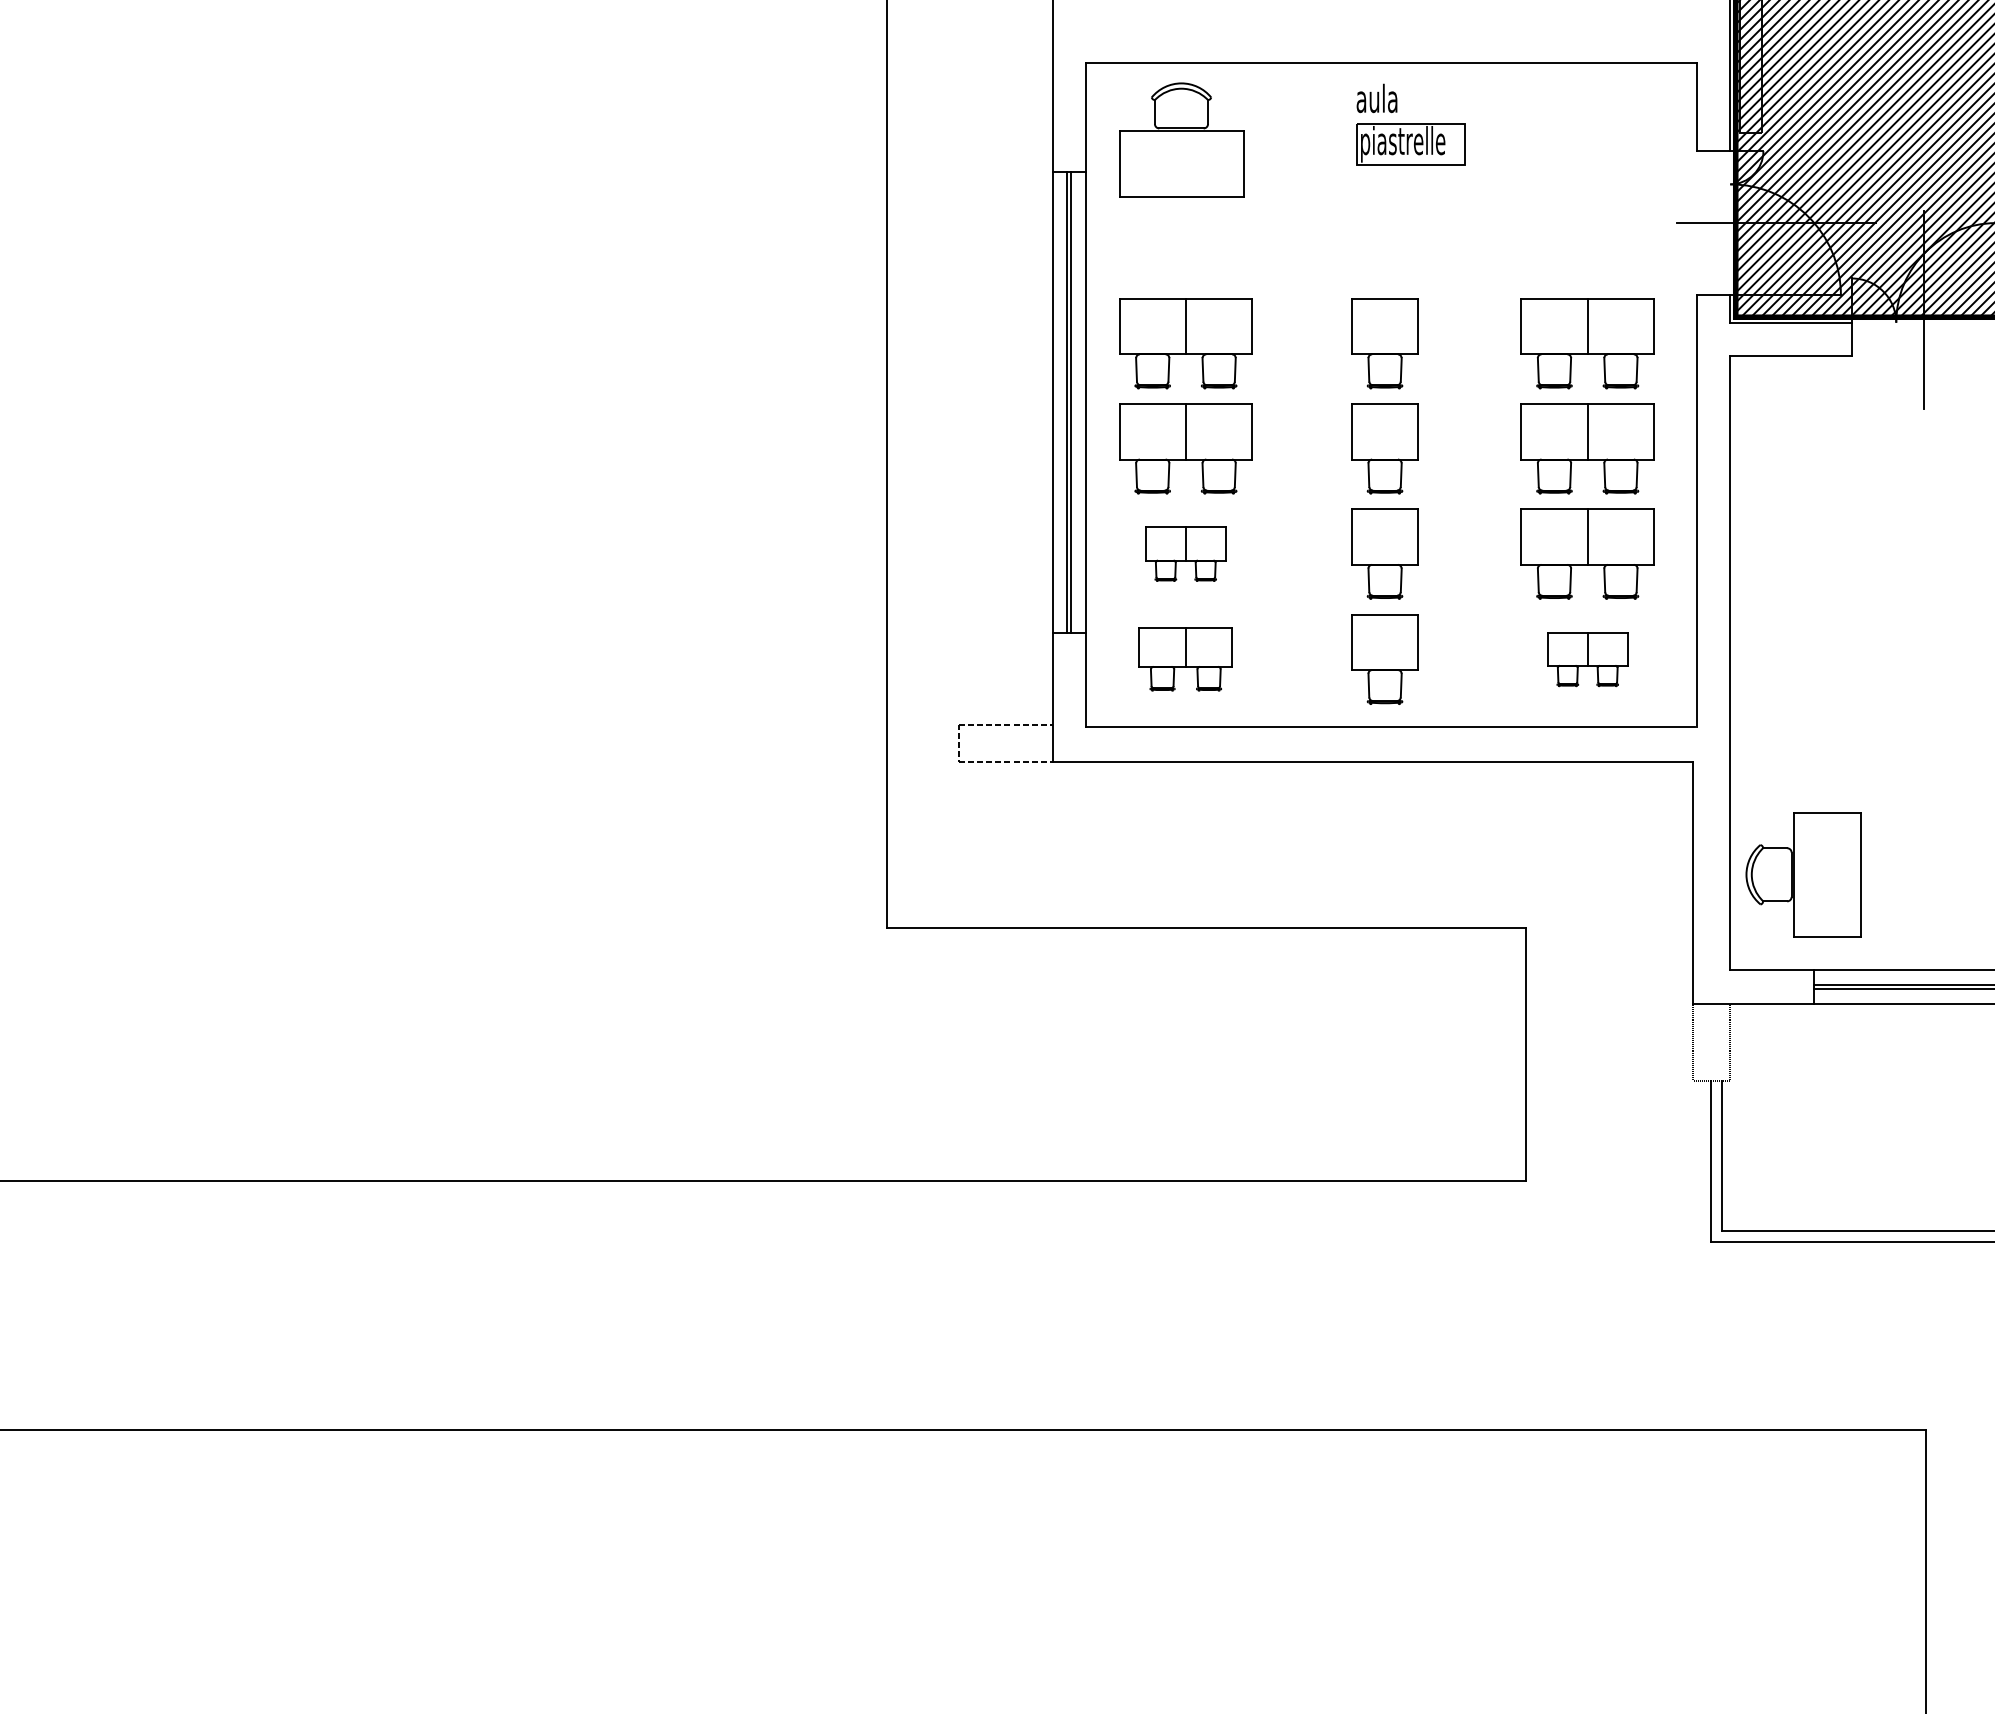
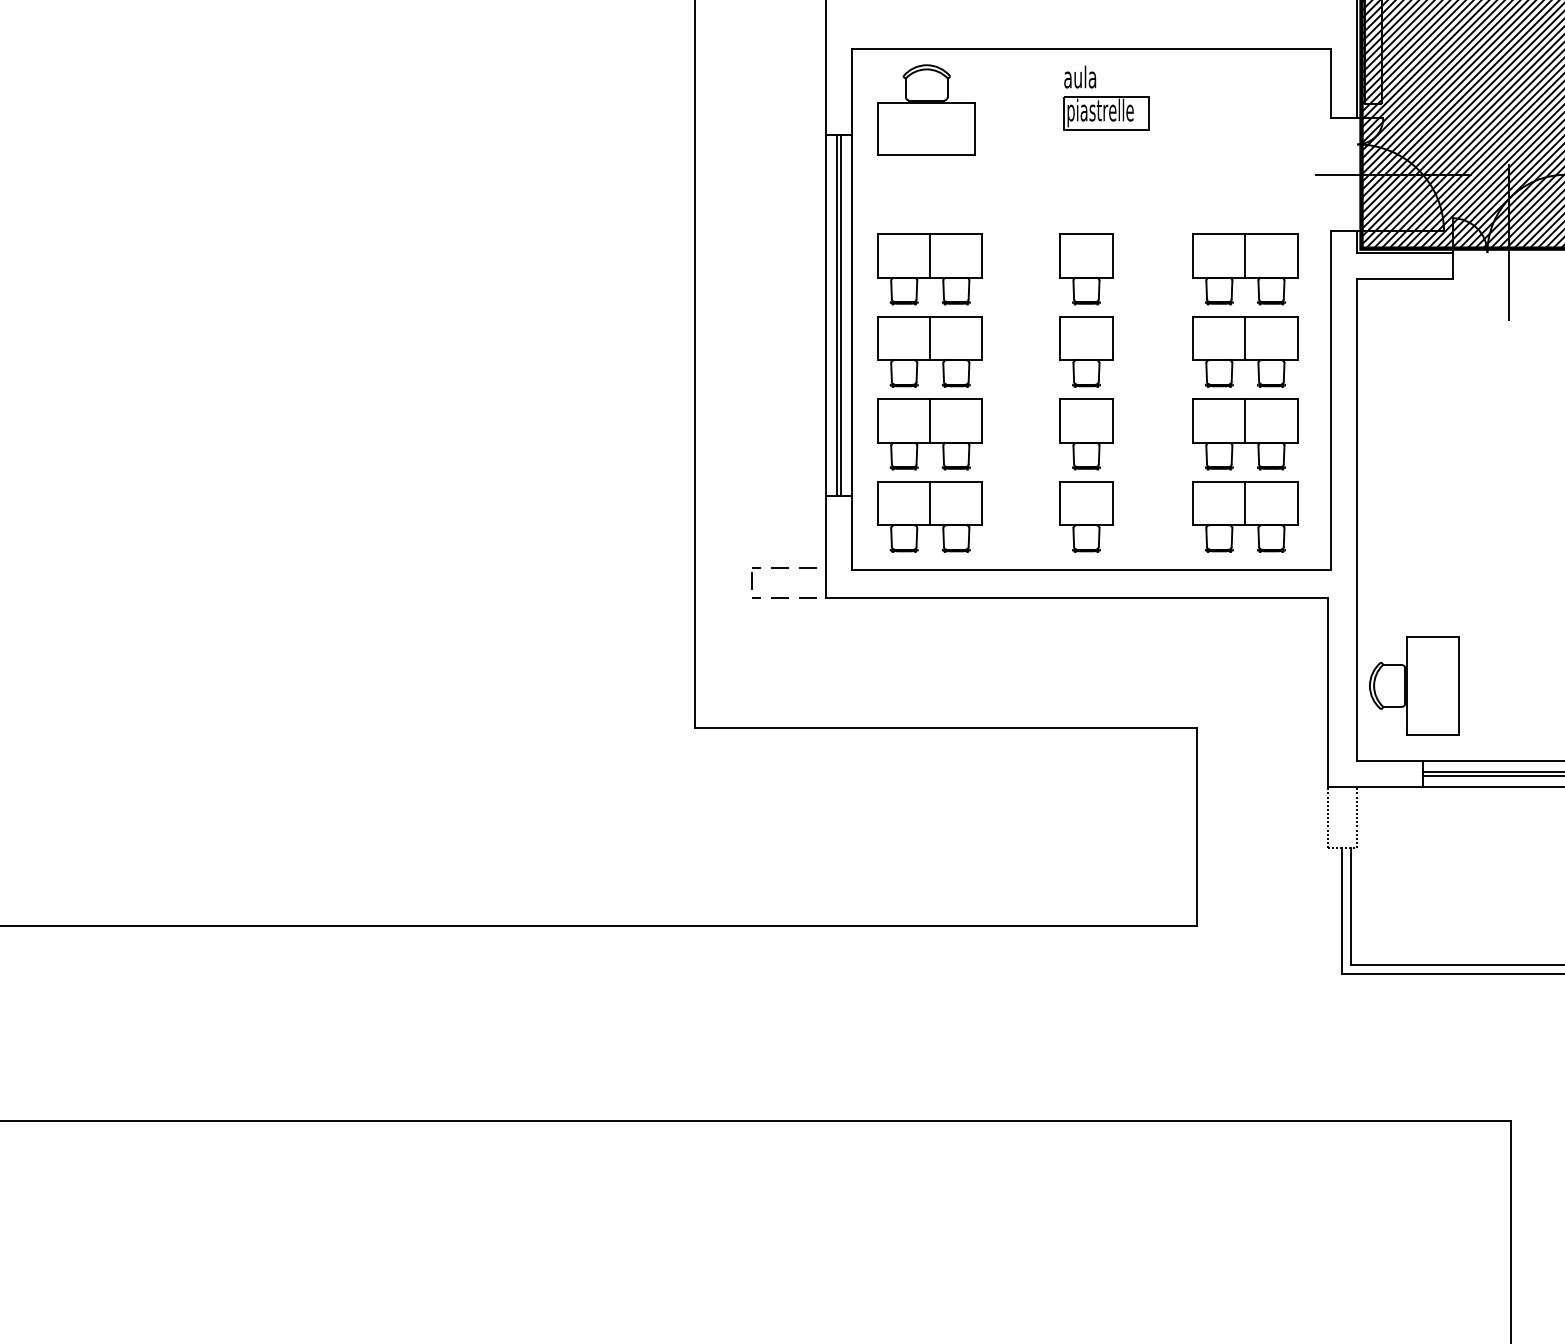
part: (1184, 554) -> (929, 434), size x1.67
part: (1184, 658) -> (929, 516), size x1.43
part: (1587, 658) -> (1245, 516), size x1.67

